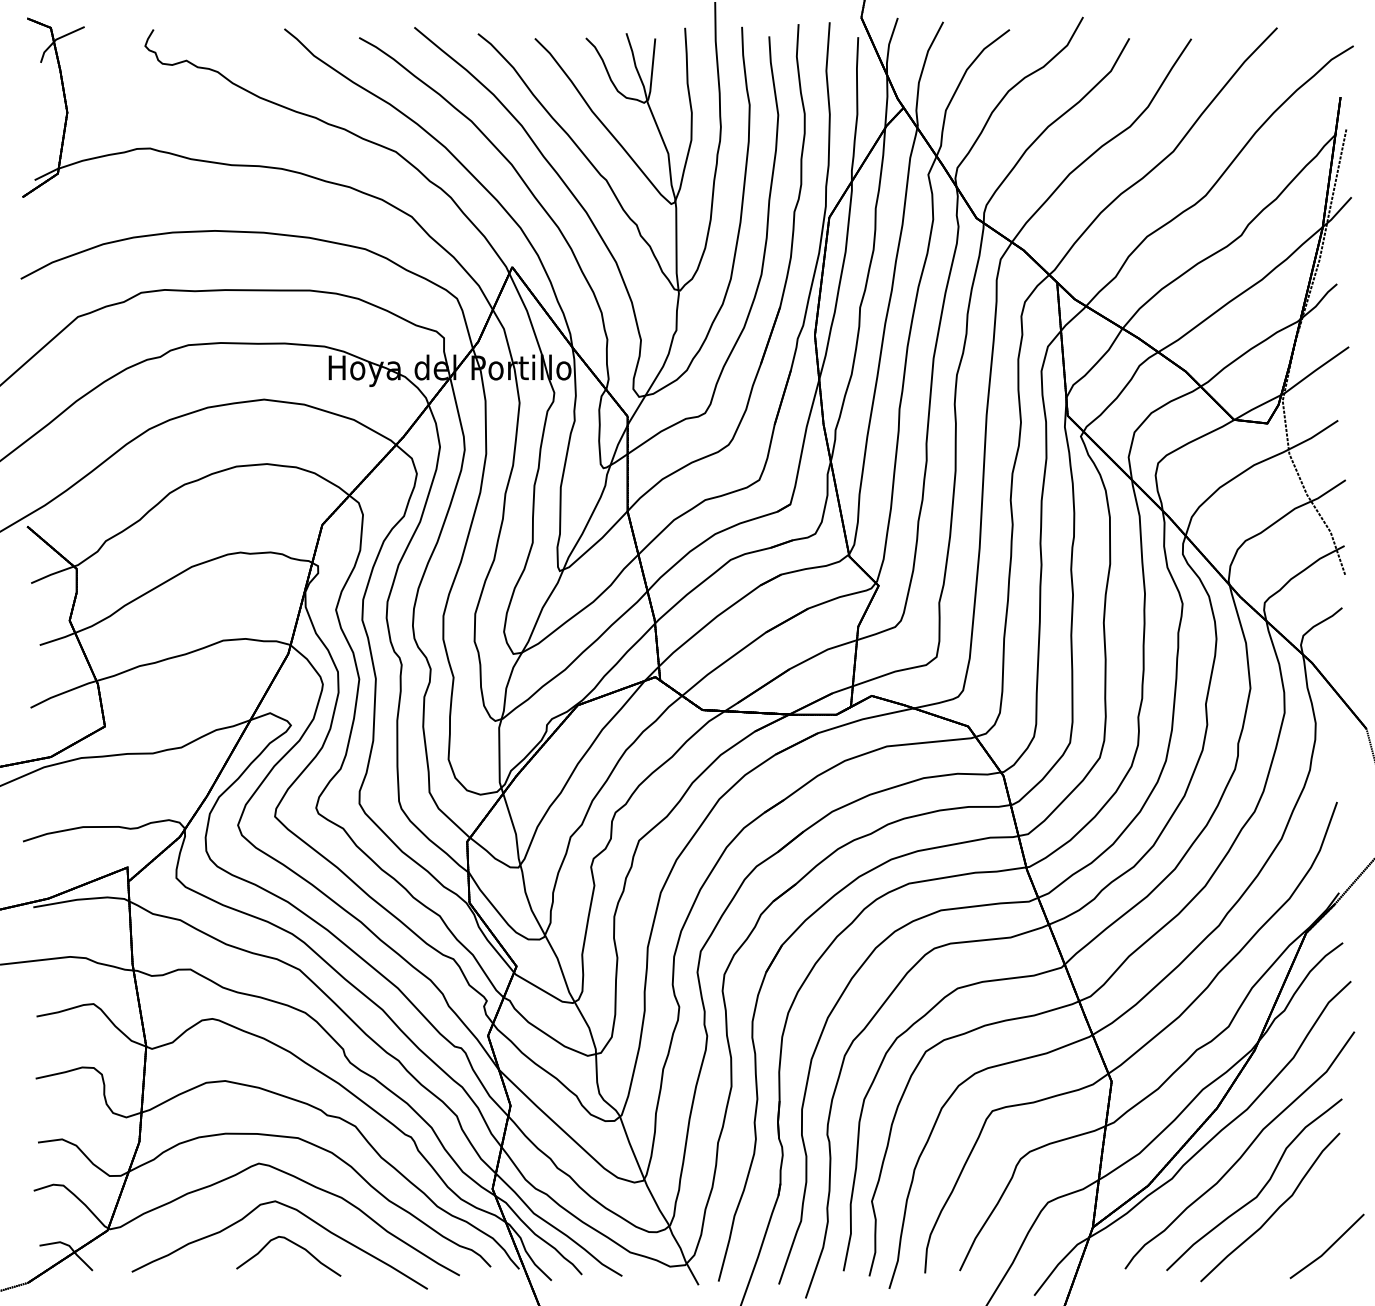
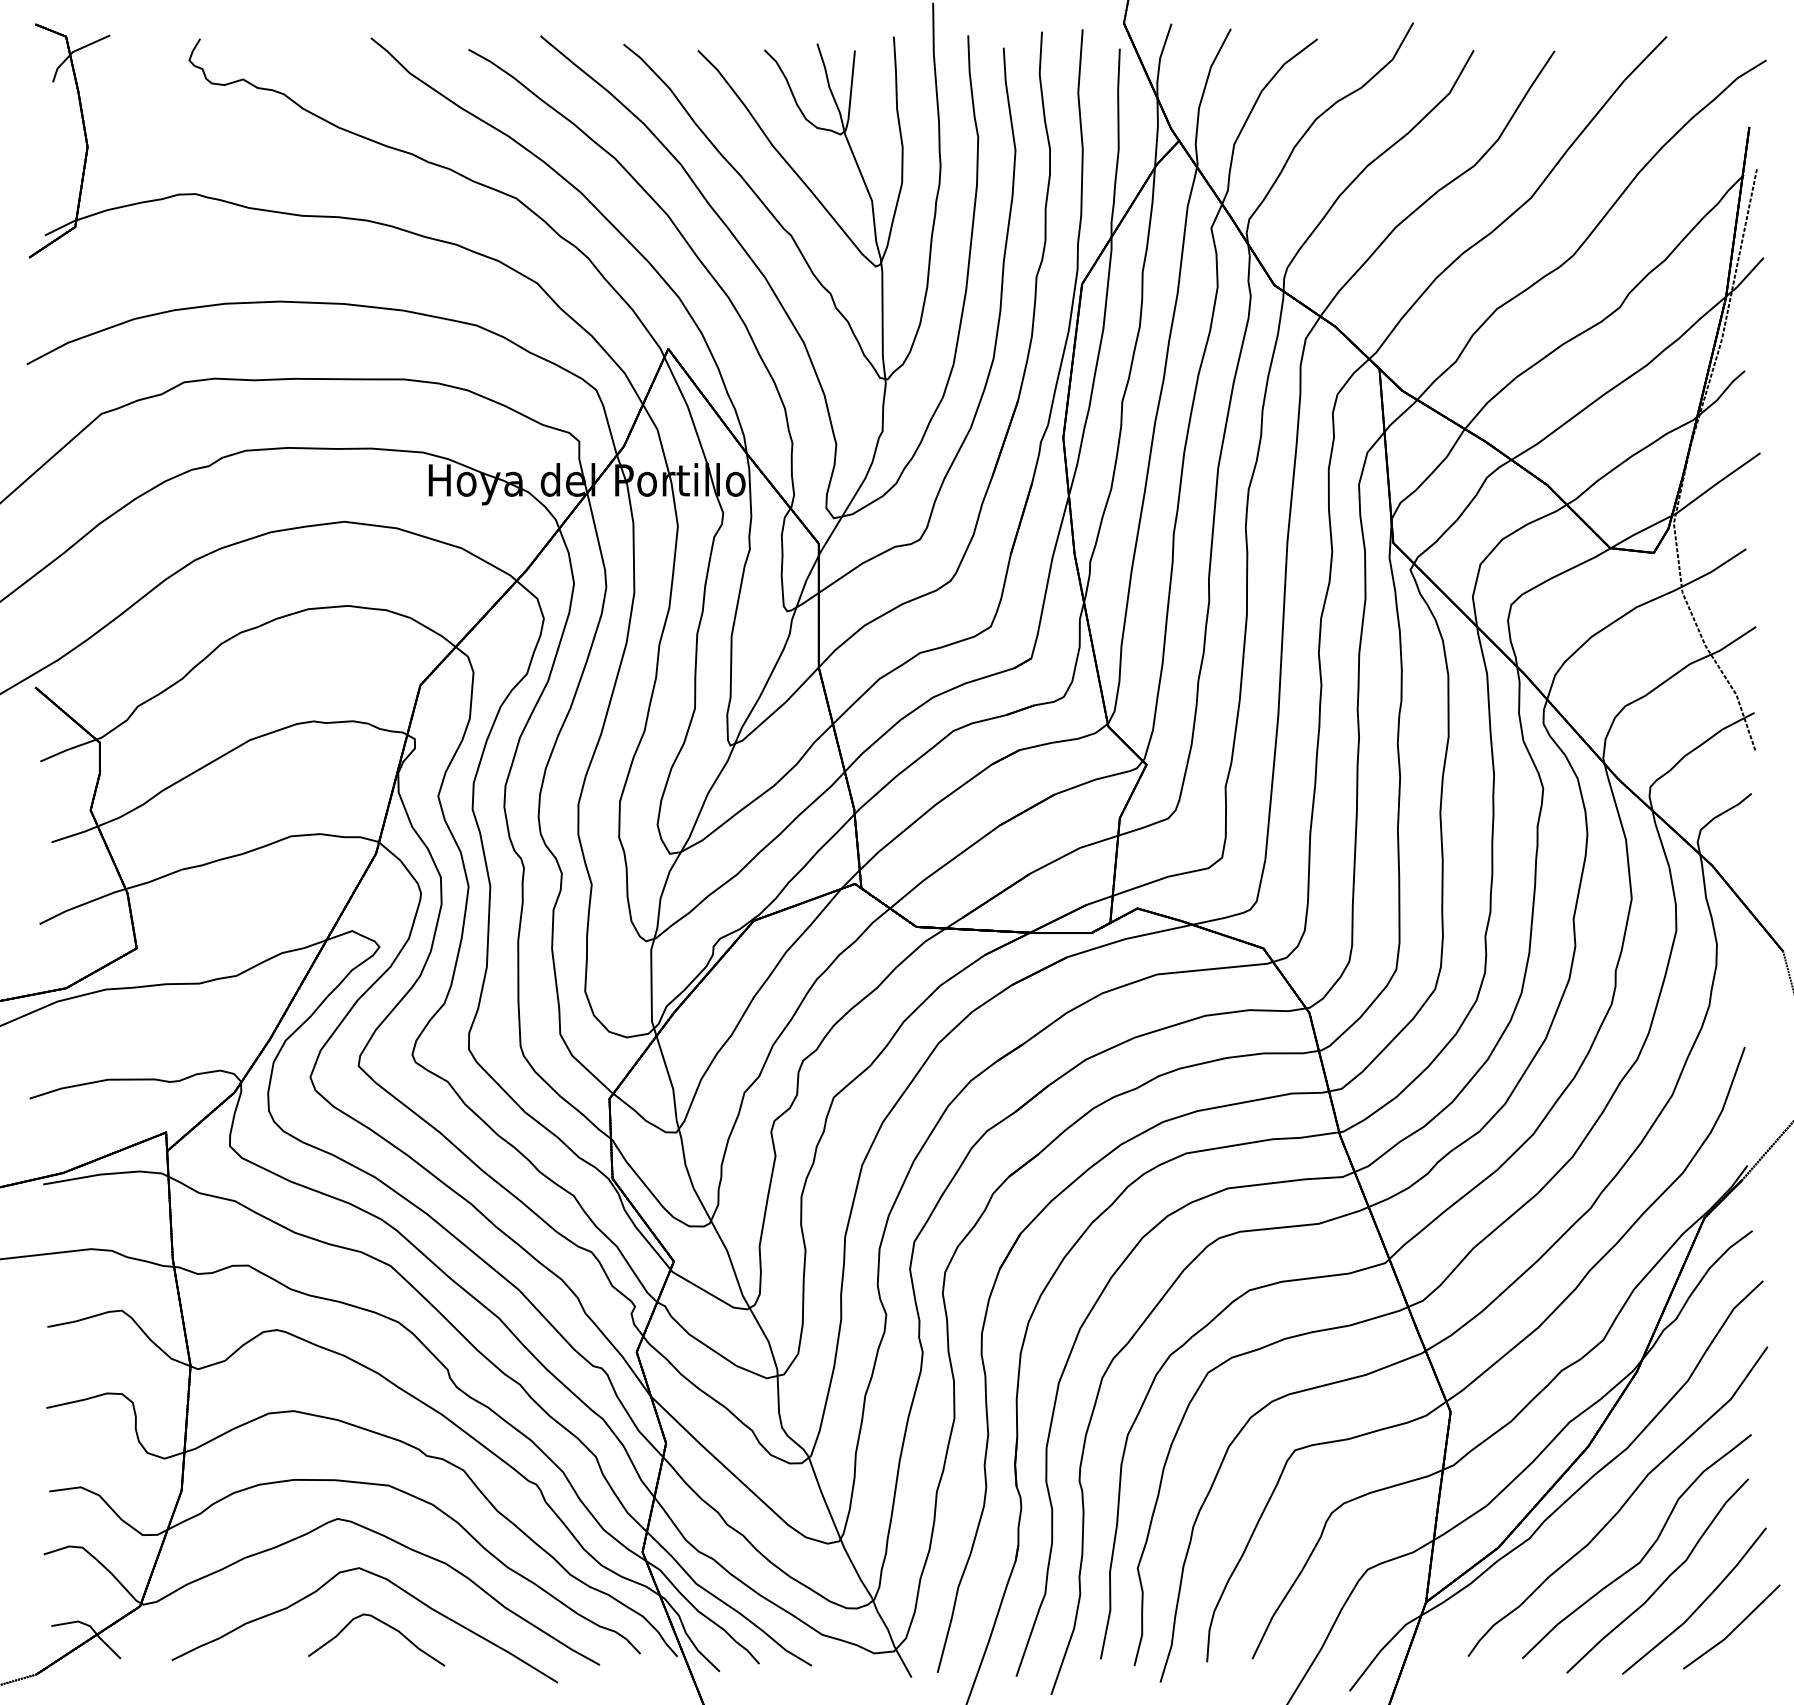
part: (1302, 1229) -> (1699, 1605), added

